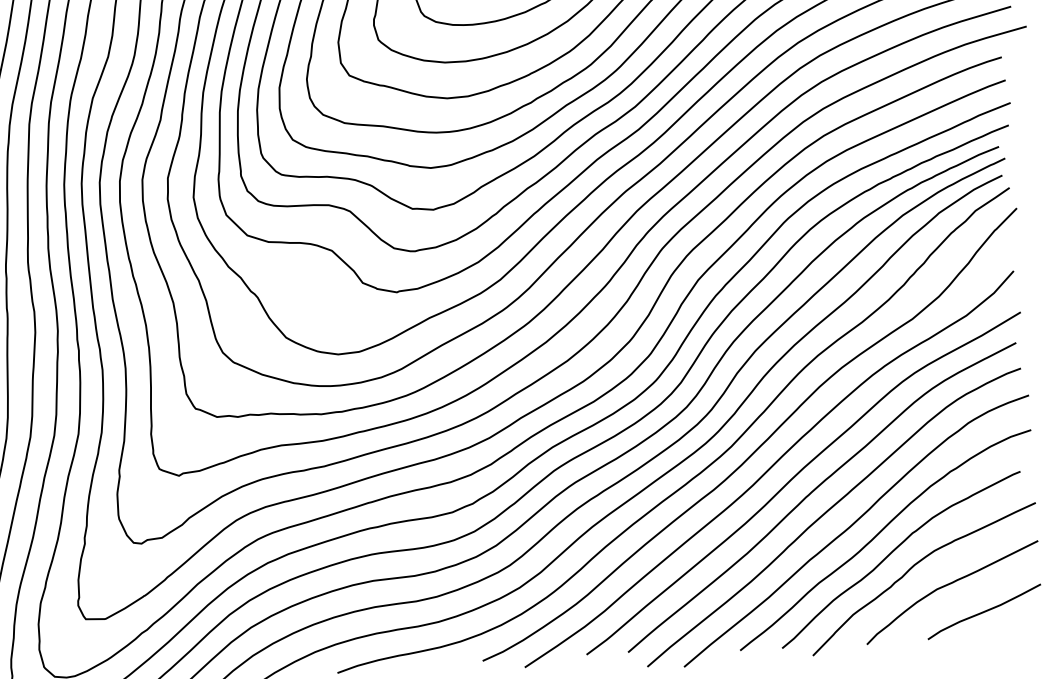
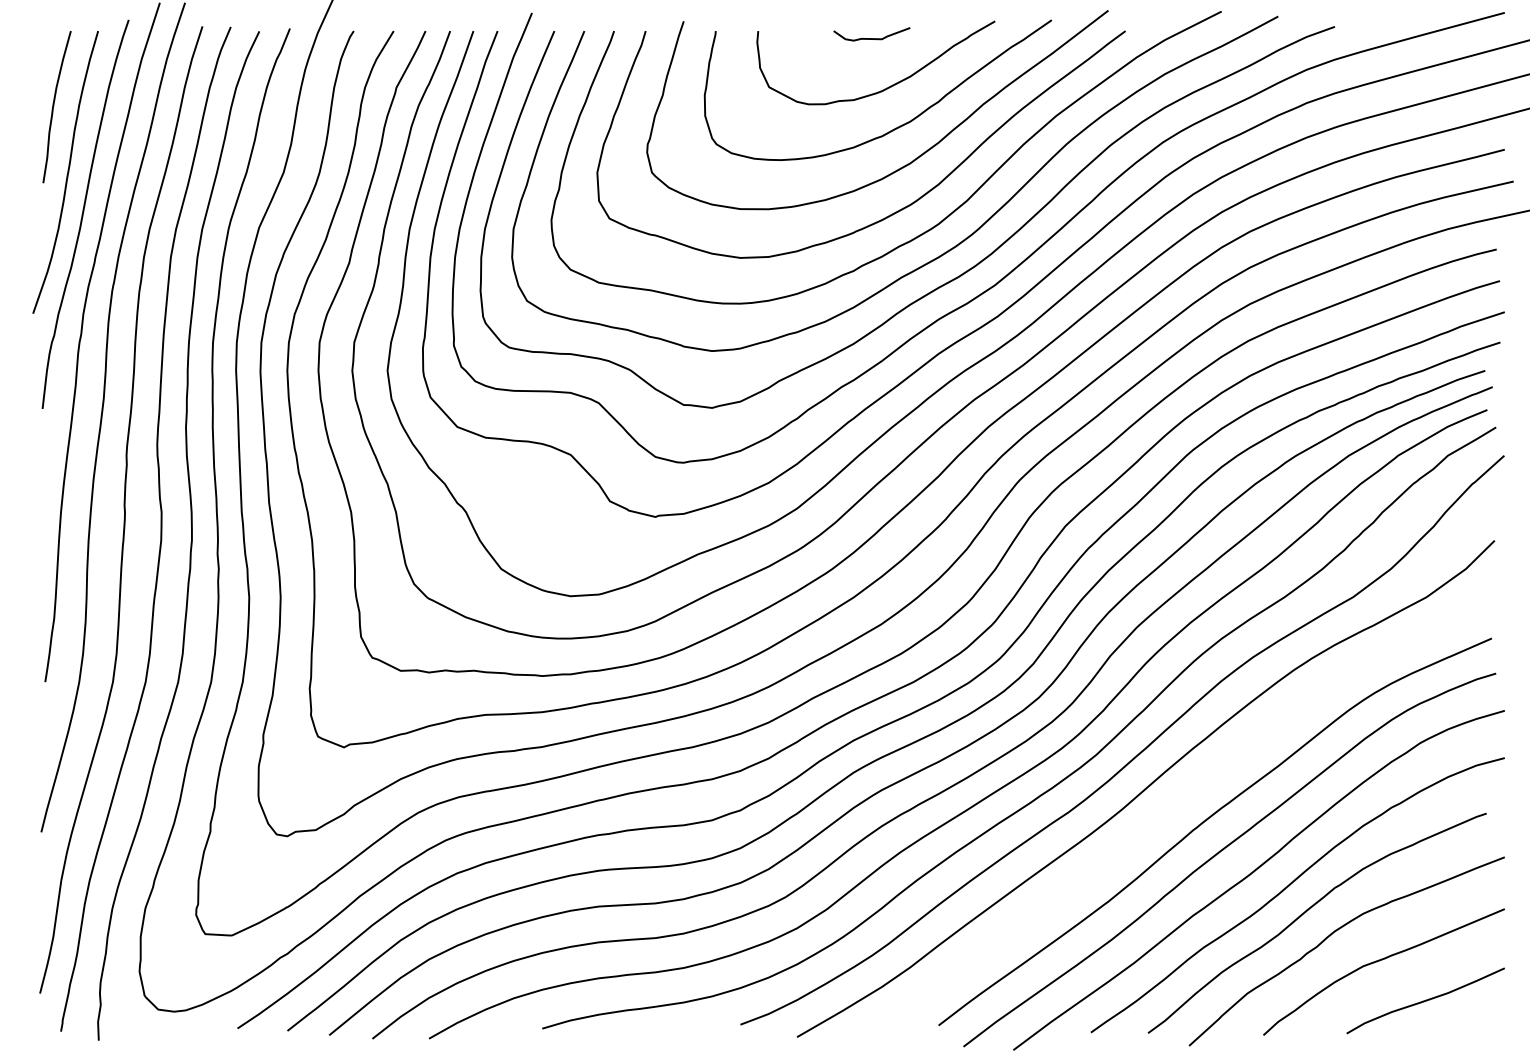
curve: (797, 475) -> (1183, 799), removed

